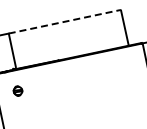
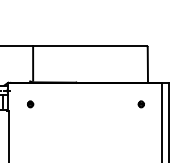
line: (64, 22) -> (89, 46), dashed -> solid
part: (125, 68) -> (140, 104), added
part: (18, 91) -> (30, 104), size x0.62

